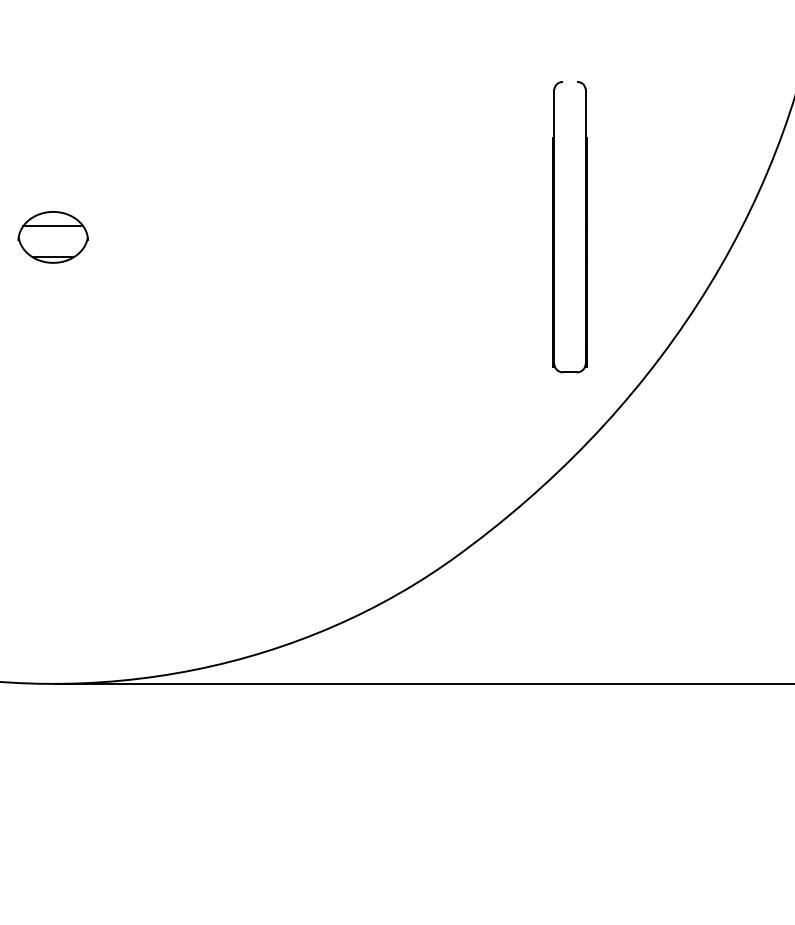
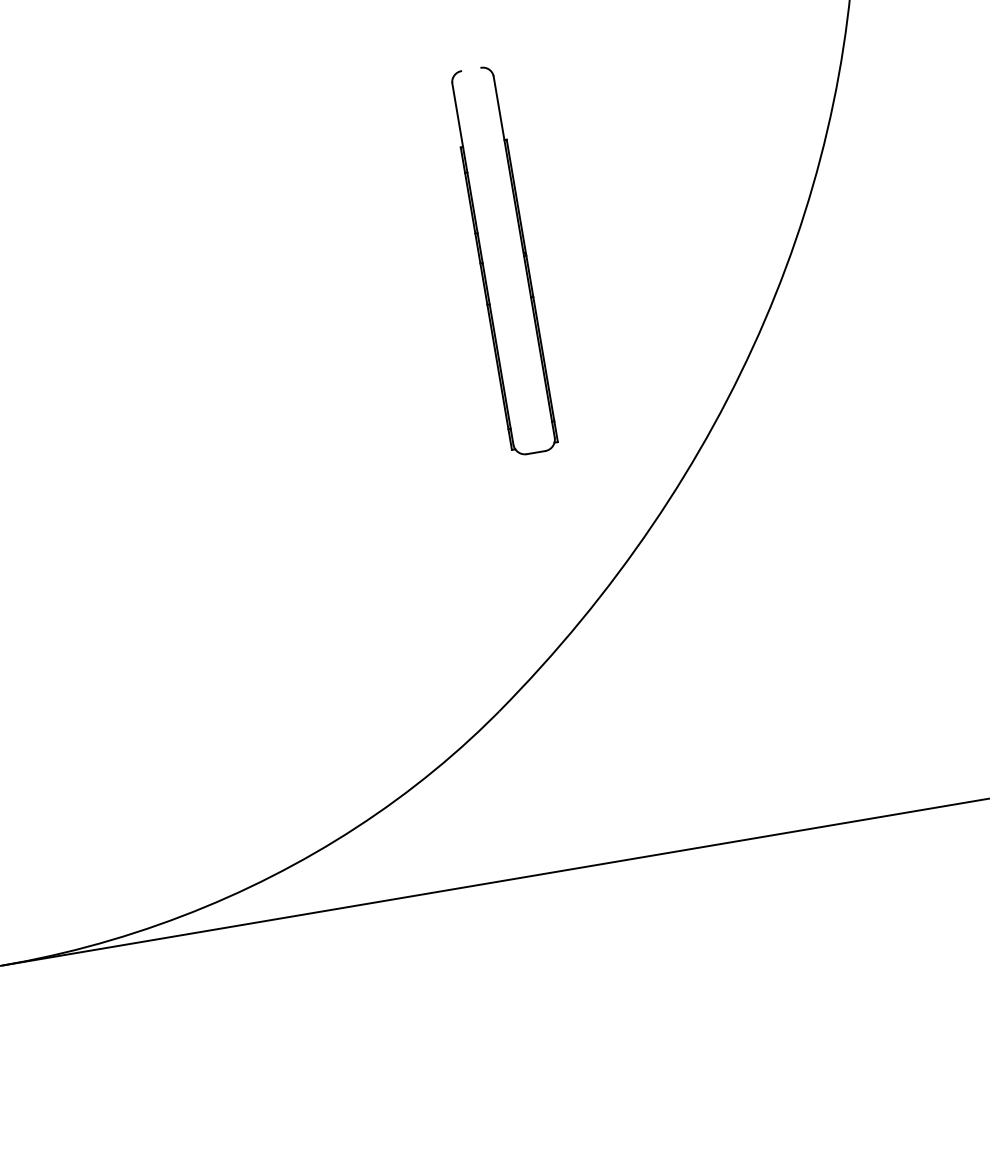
part: (554, 227) -> (483, 264), moved

